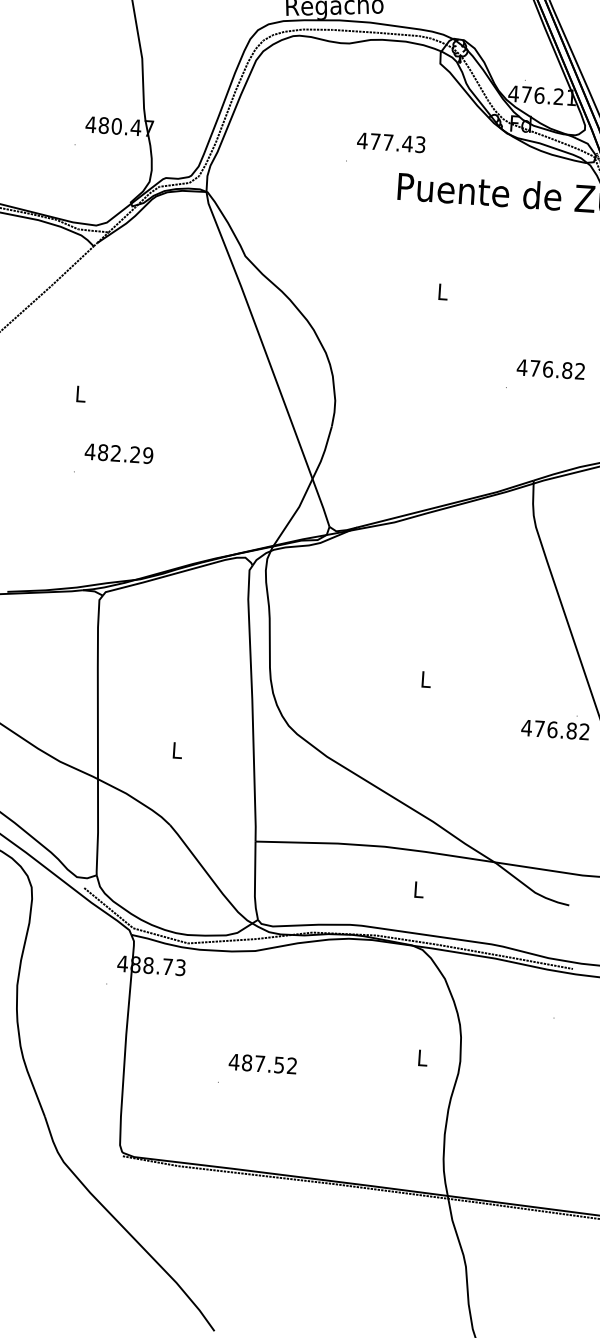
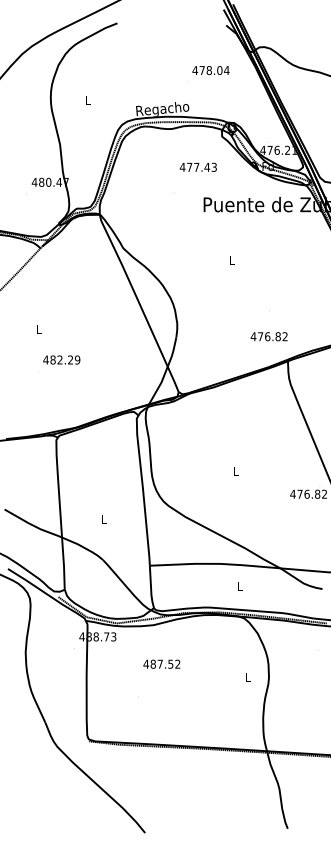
text: (389, 141) -> (197, 166), moved
text: (549, 368) -> (268, 336), moved
text: (262, 1062) -> (161, 663), moved

